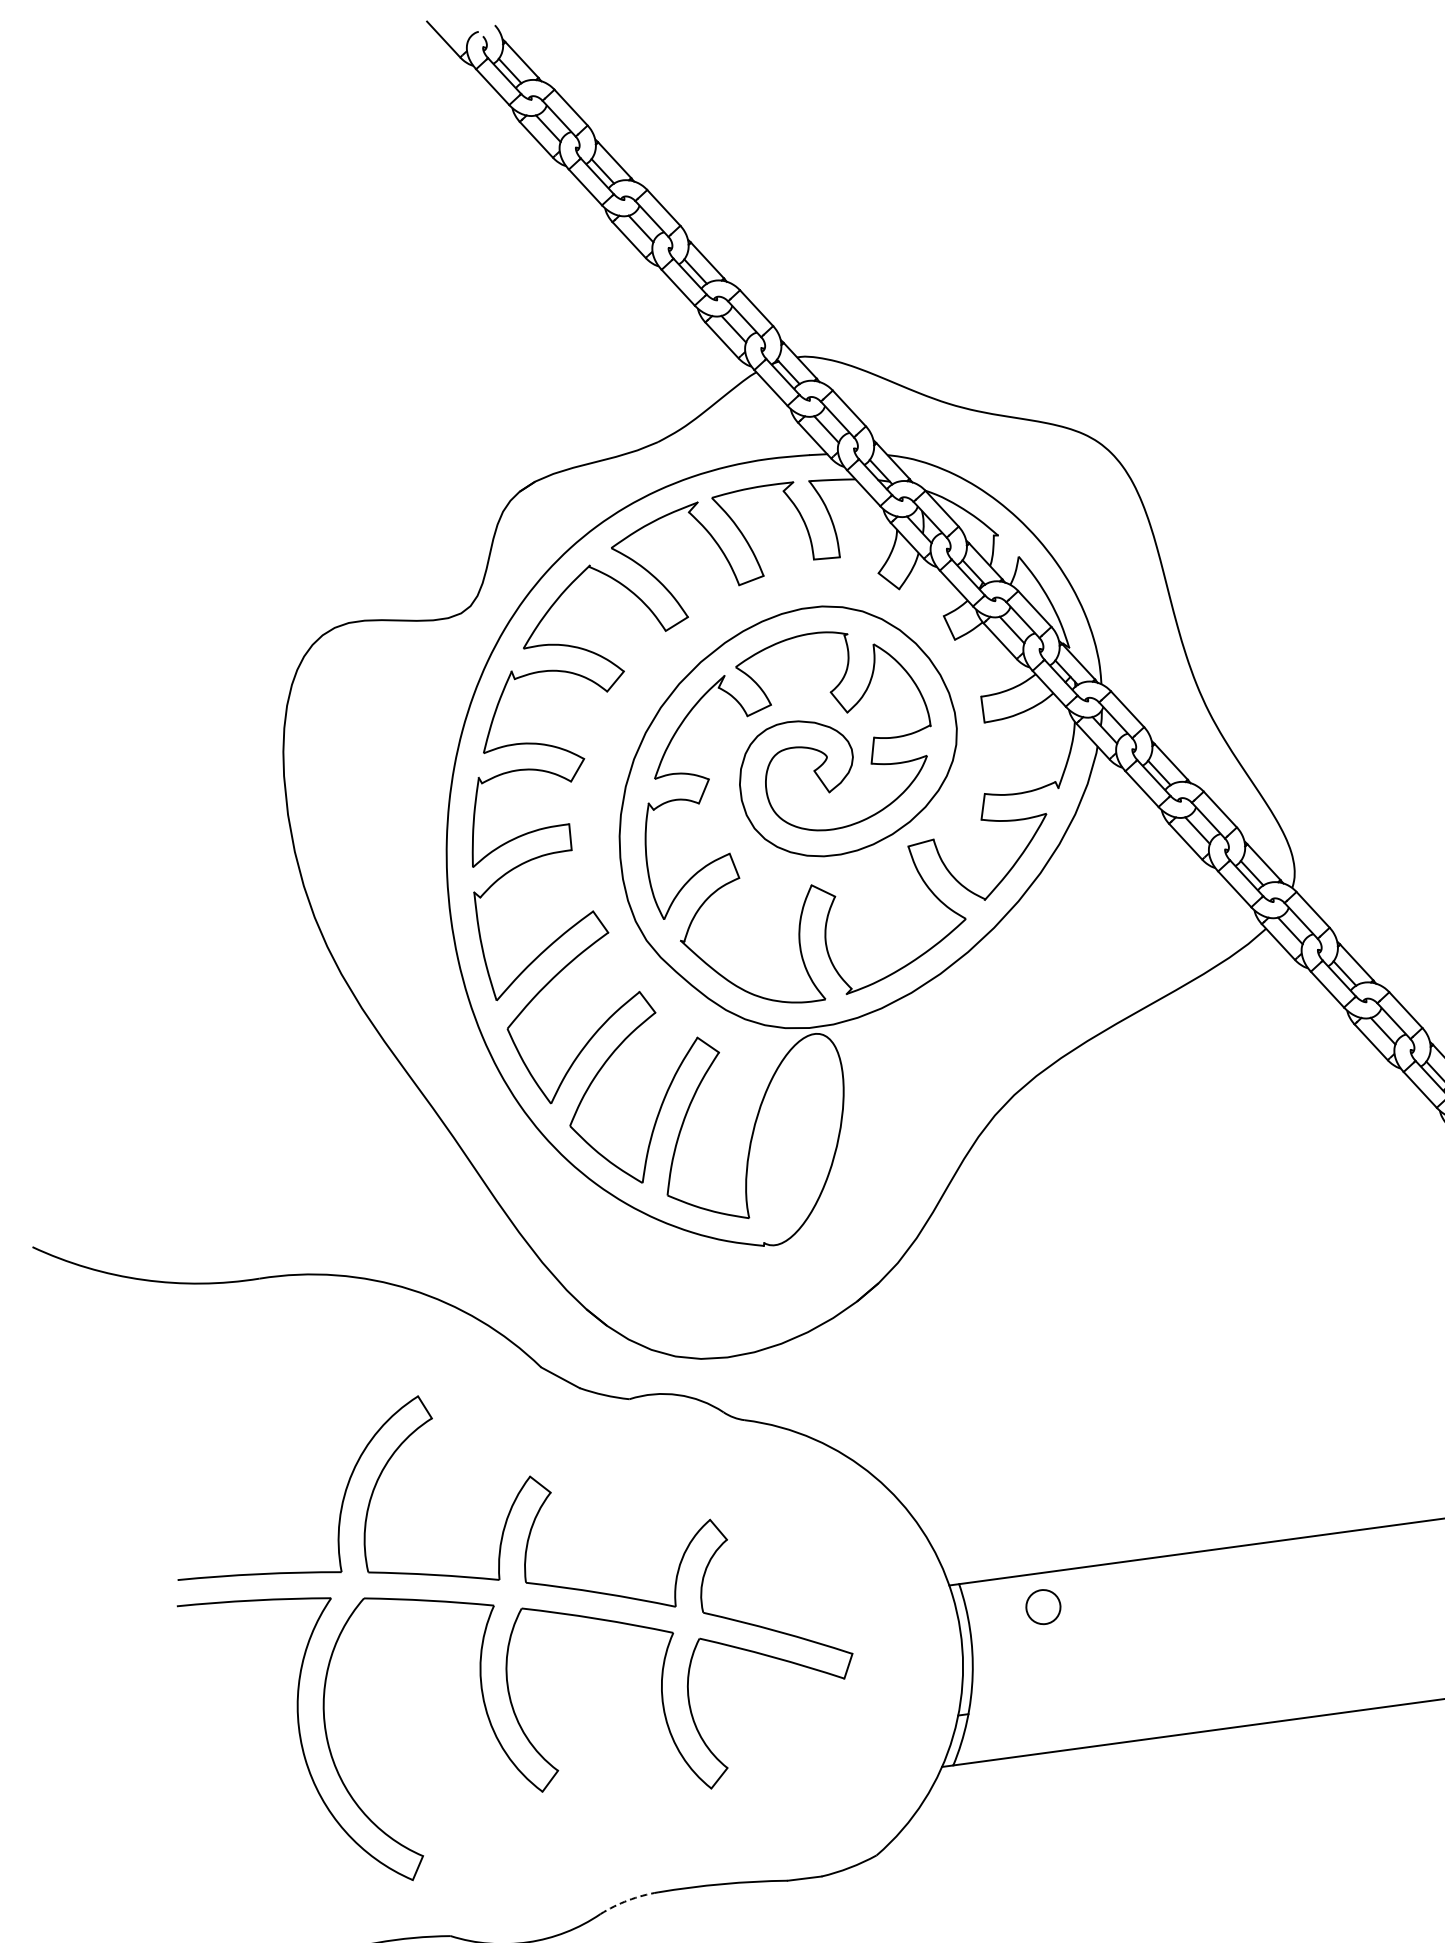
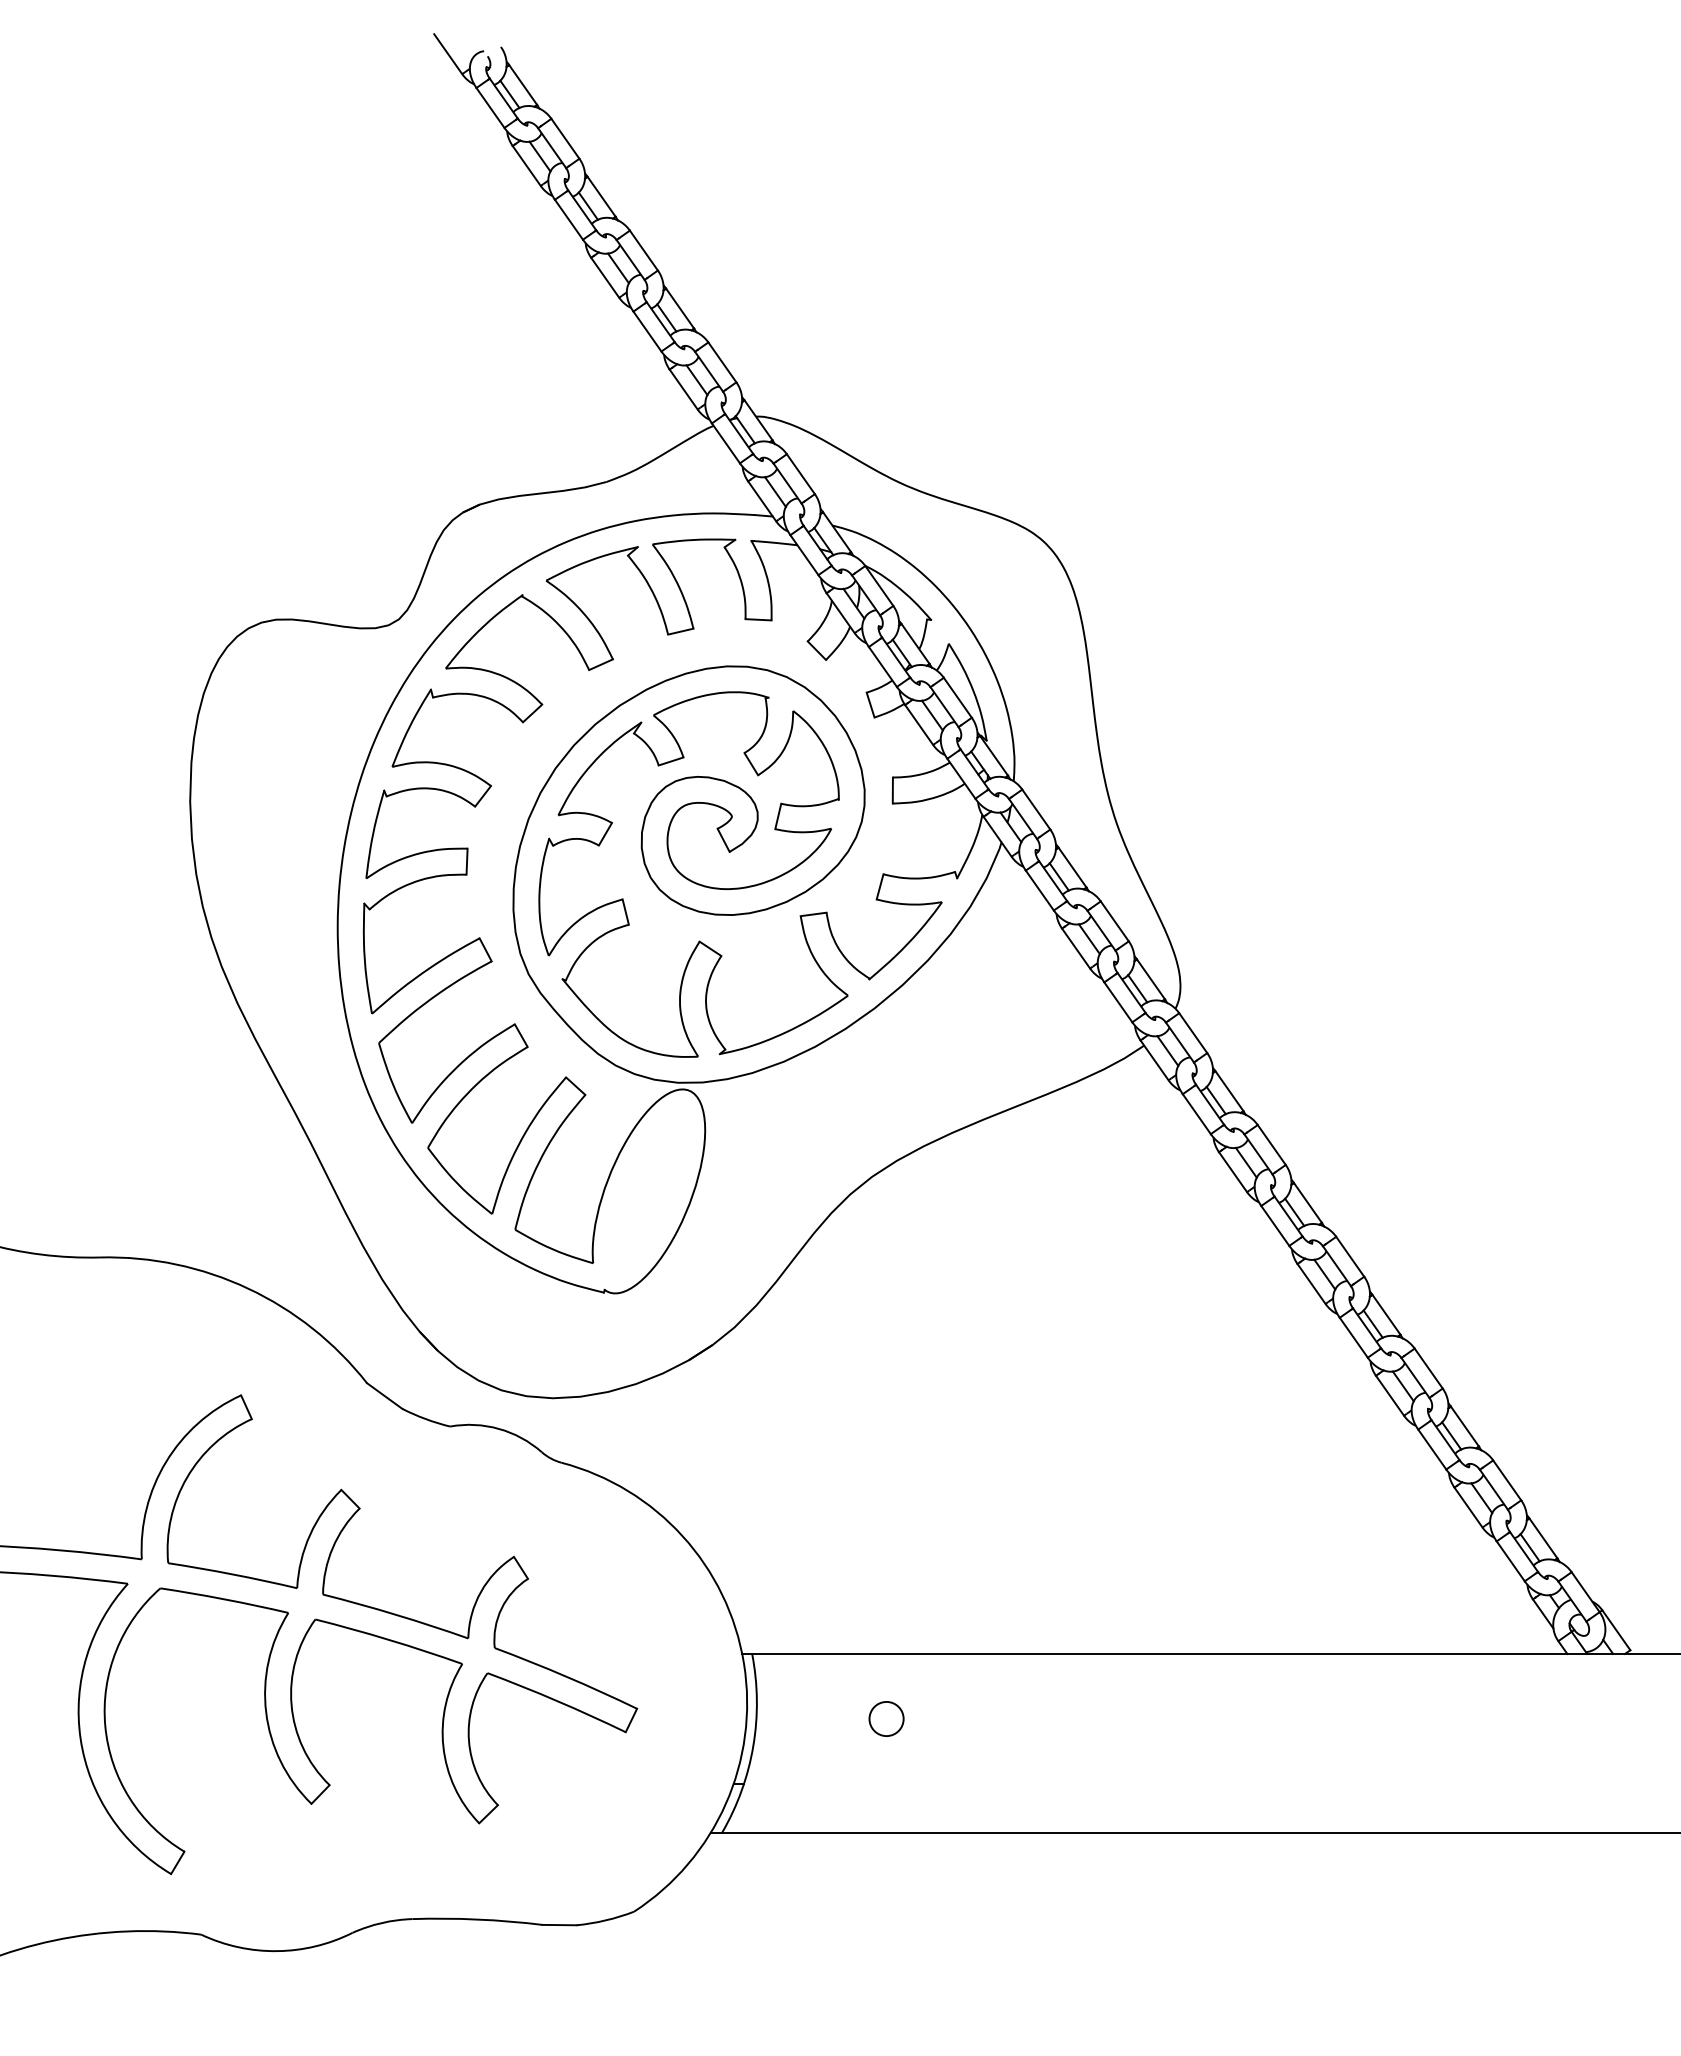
circle: (1043, 1606) -> (886, 1718), moved
arc: (627, 1900) -> (381, 1923), dashed -> solid

